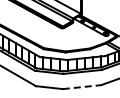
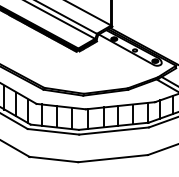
line: (82, 87) -> (113, 159), dashed -> solid

